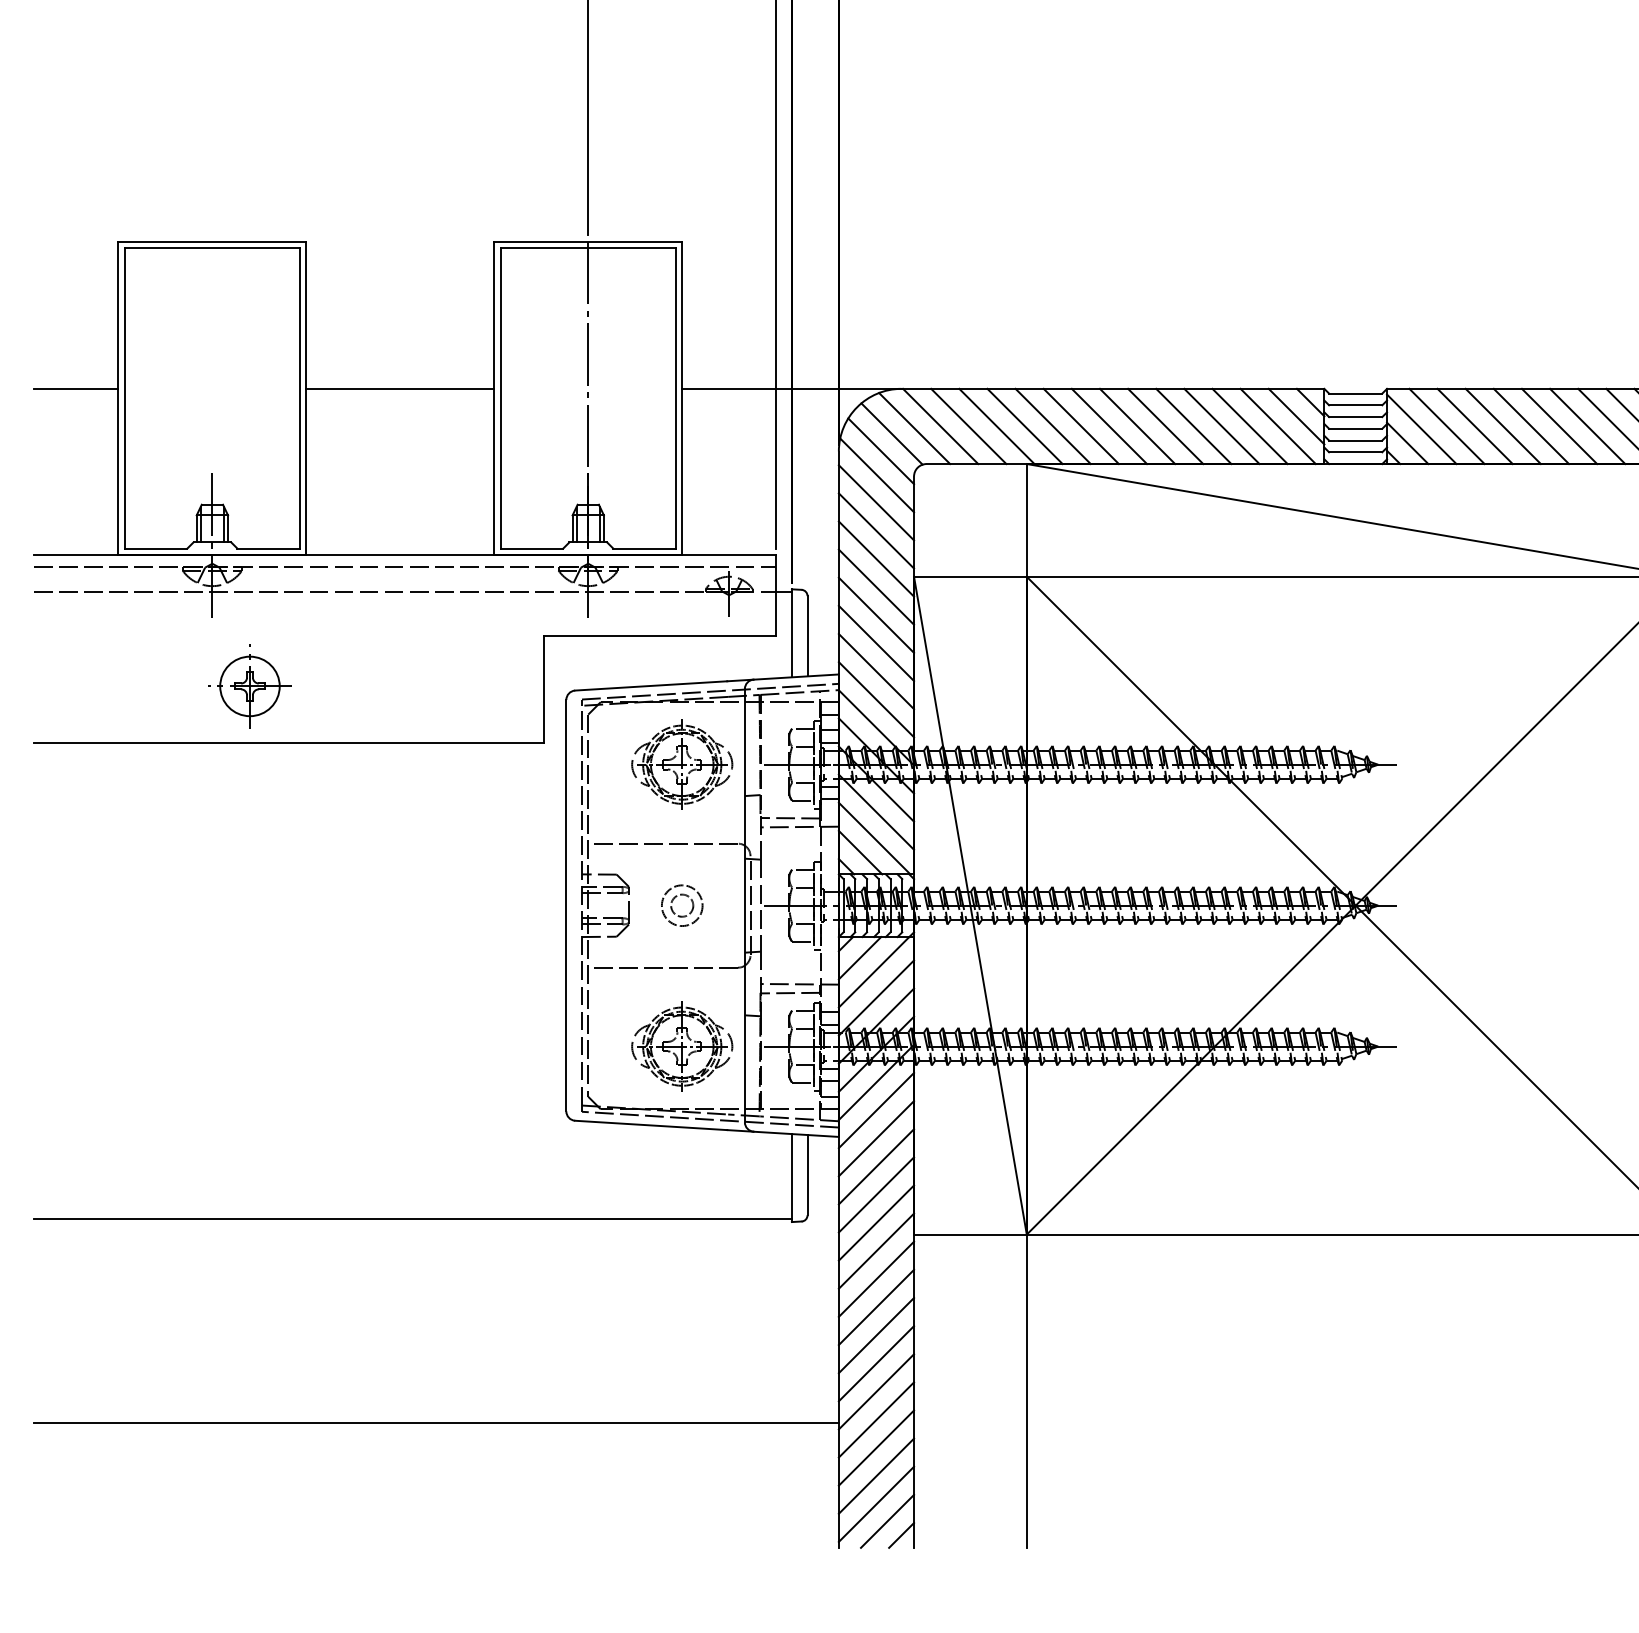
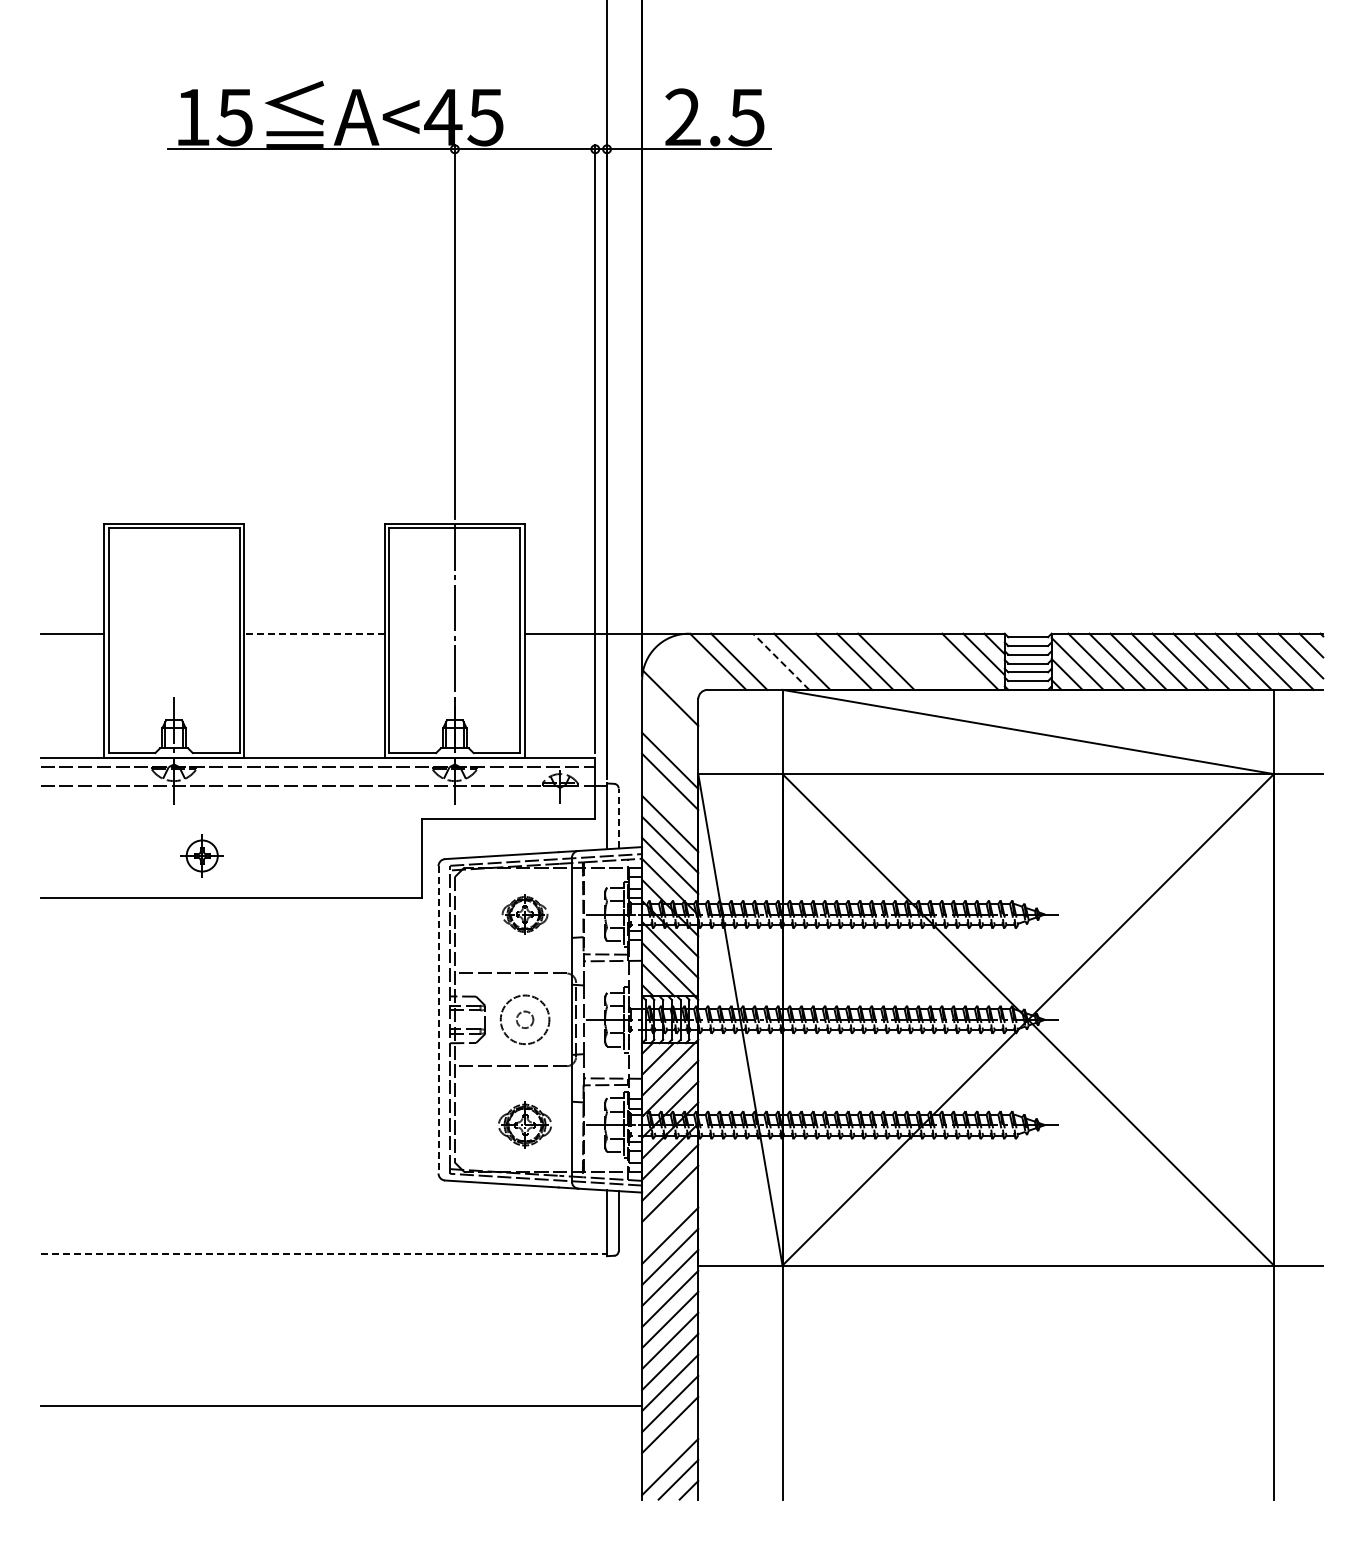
line: (400, 388) -> (314, 633), solid -> dashed
line: (997, 426) -> (760, 661), removed
line: (1025, 426) -> (781, 661), solid -> dashed
line: (1081, 426) -> (823, 661), removed
line: (1194, 426) -> (907, 661), removed
line: (1222, 426) -> (928, 661), removed
line: (1250, 426) -> (949, 661), removed
line: (914, 427) -> (698, 662), removed
line: (891, 434) -> (681, 667), removed
line: (880, 450) -> (673, 679), removed
line: (876, 502) -> (670, 718), removed
line: (876, 530) -> (670, 739), removed
line: (876, 614) -> (670, 802), removed
line: (807, 636) -> (618, 818), solid -> dashed
part: (250, 685) -> (202, 855), size x0.7
part: (681, 764) -> (524, 914), size x0.6
line: (566, 905) -> (438, 1019), solid -> dashed
circle: (681, 905) -> (524, 1019), size x1.6
part: (681, 1045) -> (524, 1124), size x0.7
line: (876, 1166) -> (670, 1214), removed
line: (413, 1218) -> (324, 1253), solid -> dashed
line: (876, 1475) -> (670, 1445), removed

